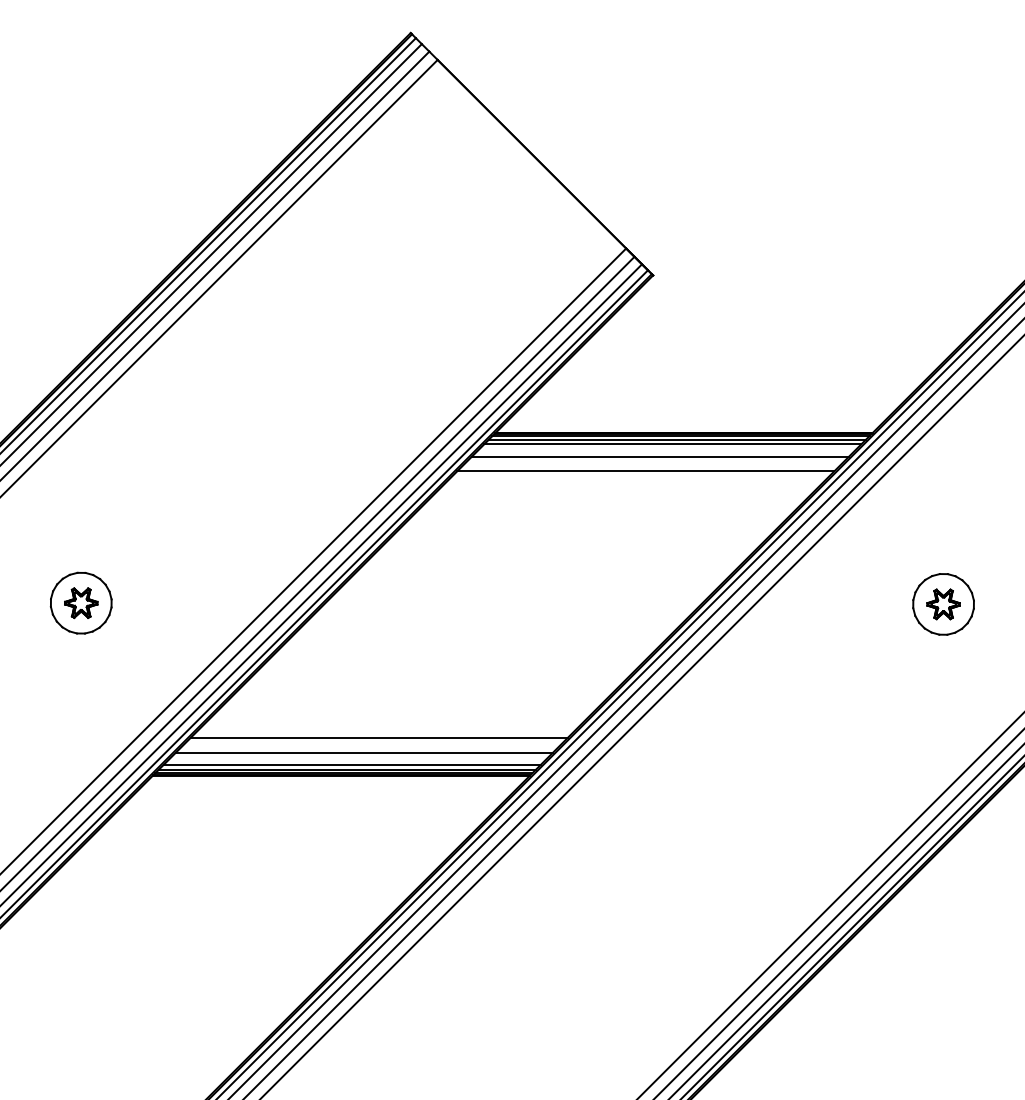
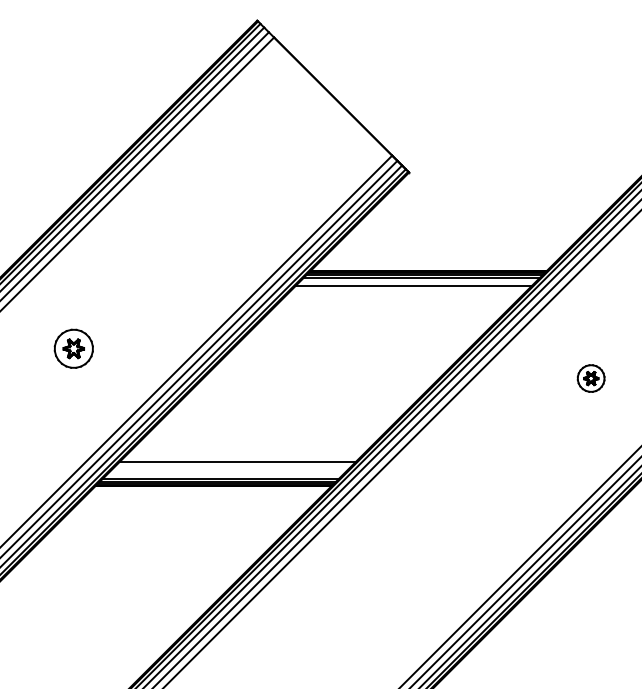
line: (645, 471) -> (404, 295), removed
part: (80, 602) -> (73, 348), moved
part: (944, 604) -> (591, 378), size x0.7
line: (364, 752) -> (228, 471), removed

